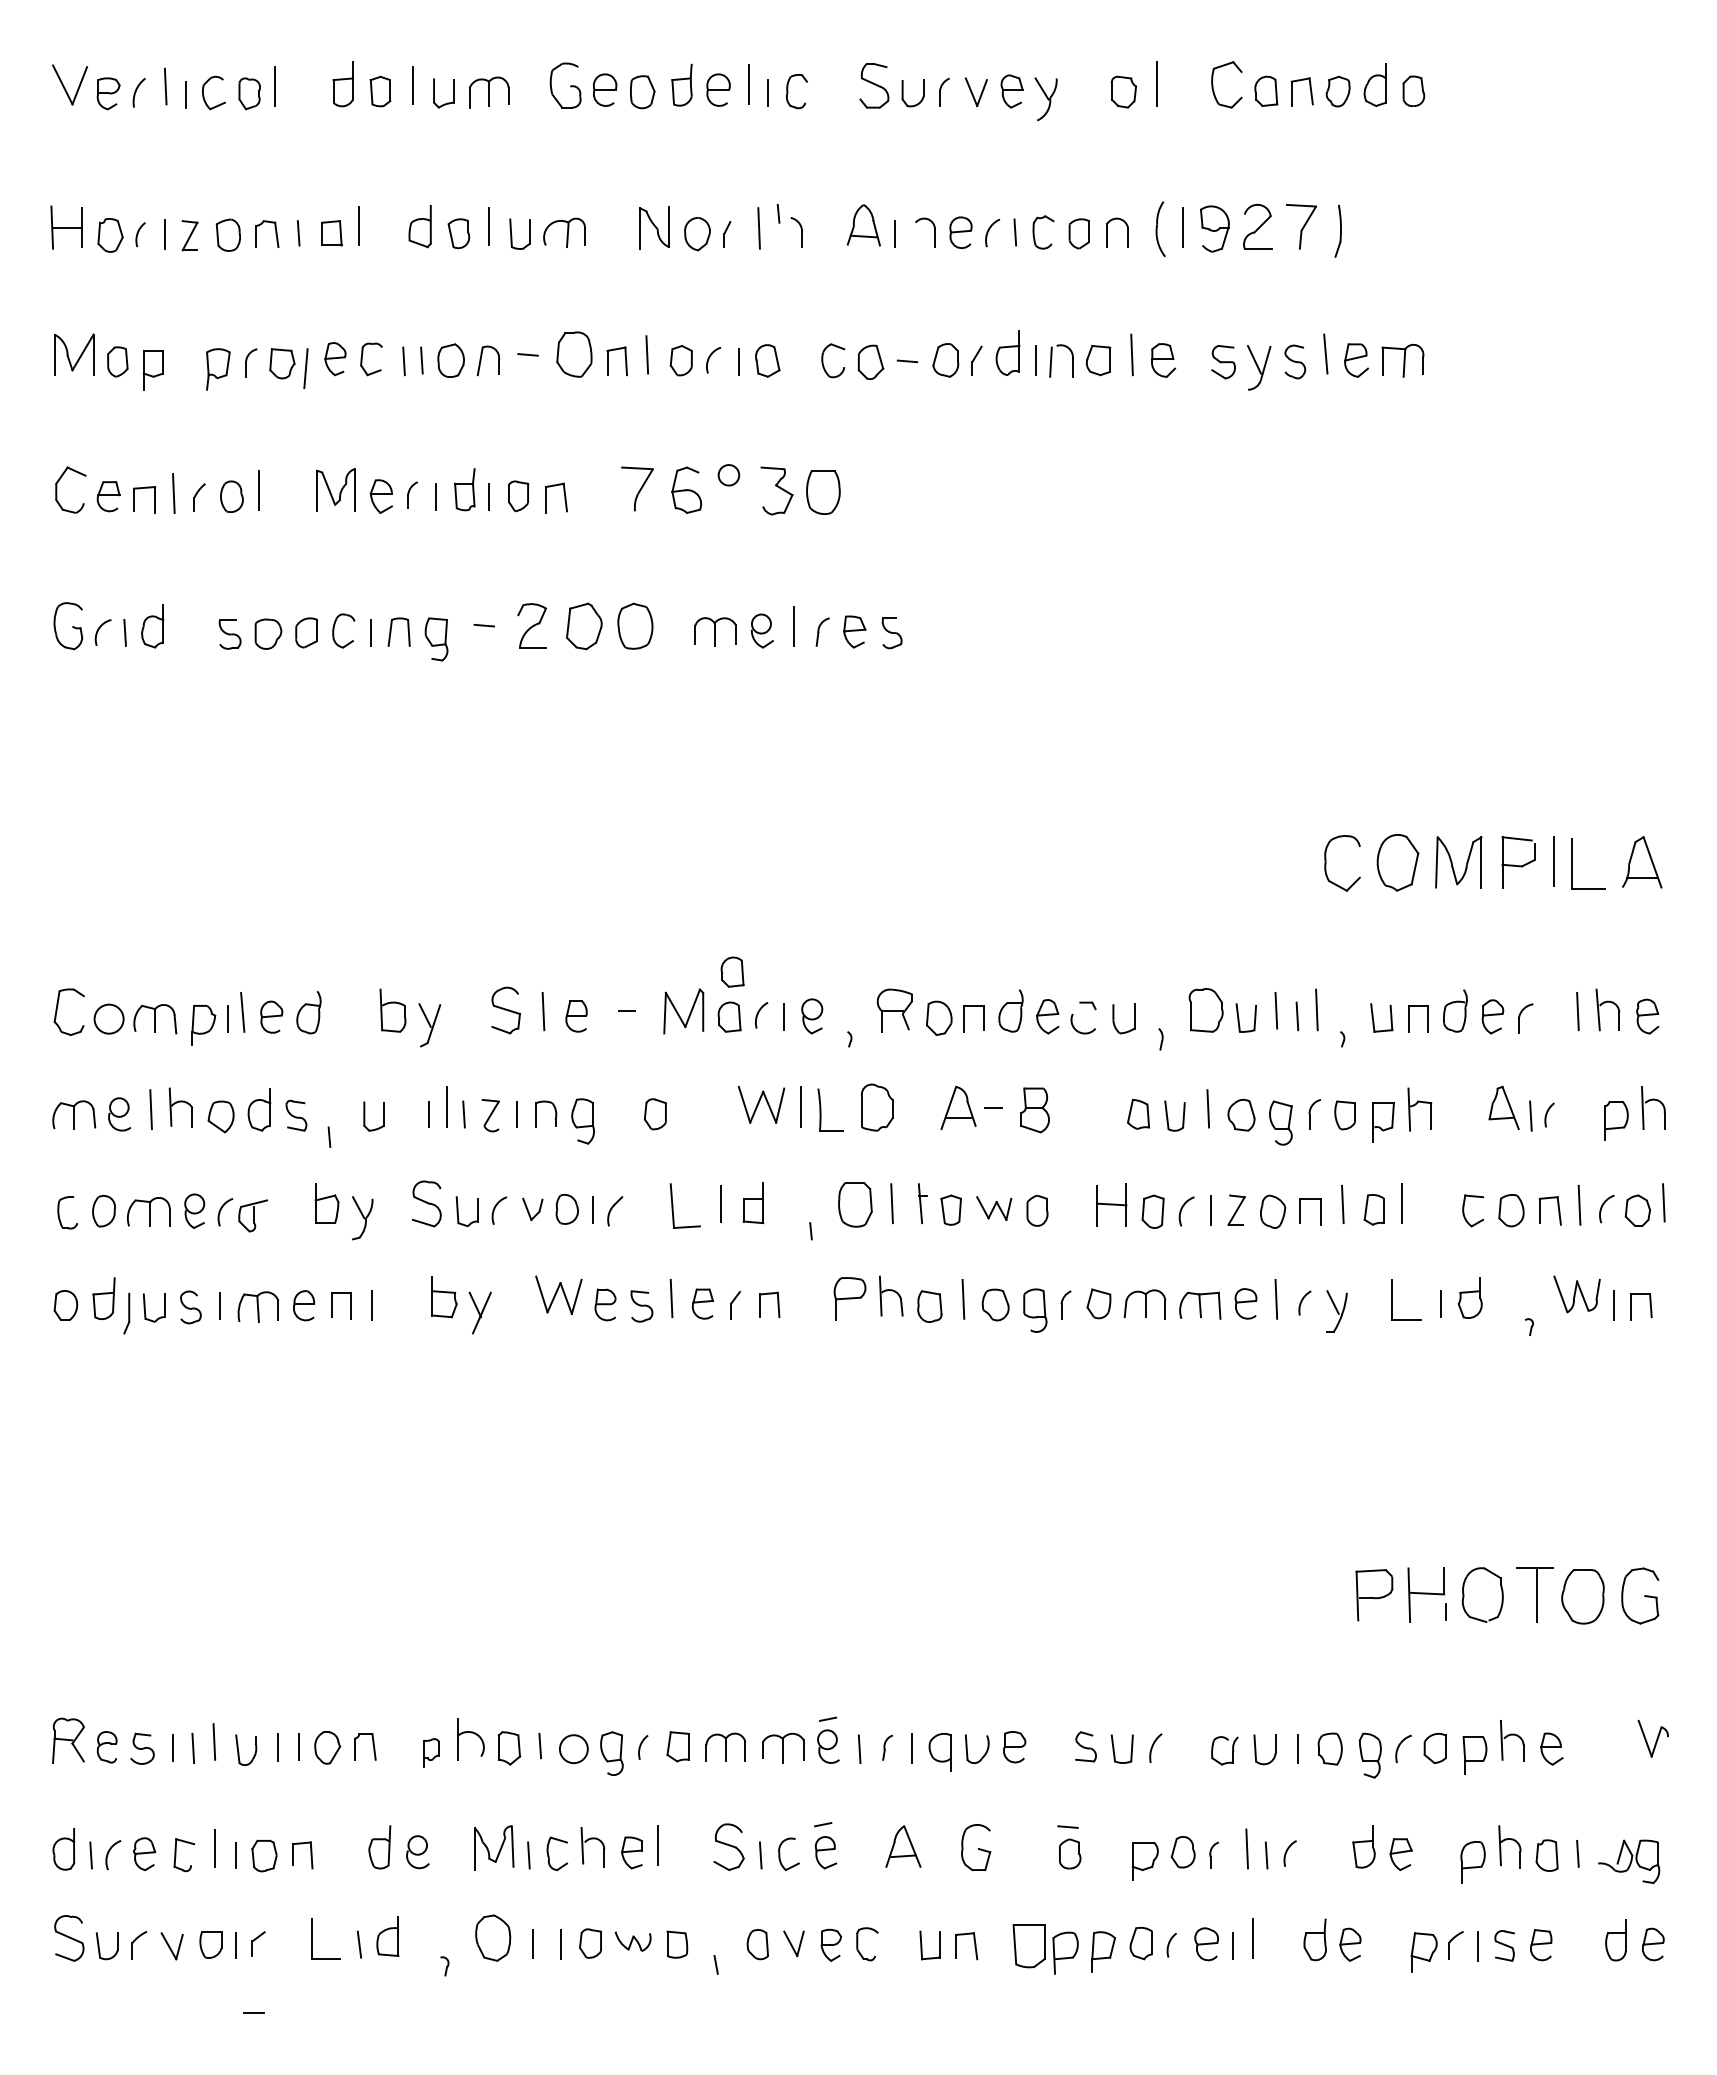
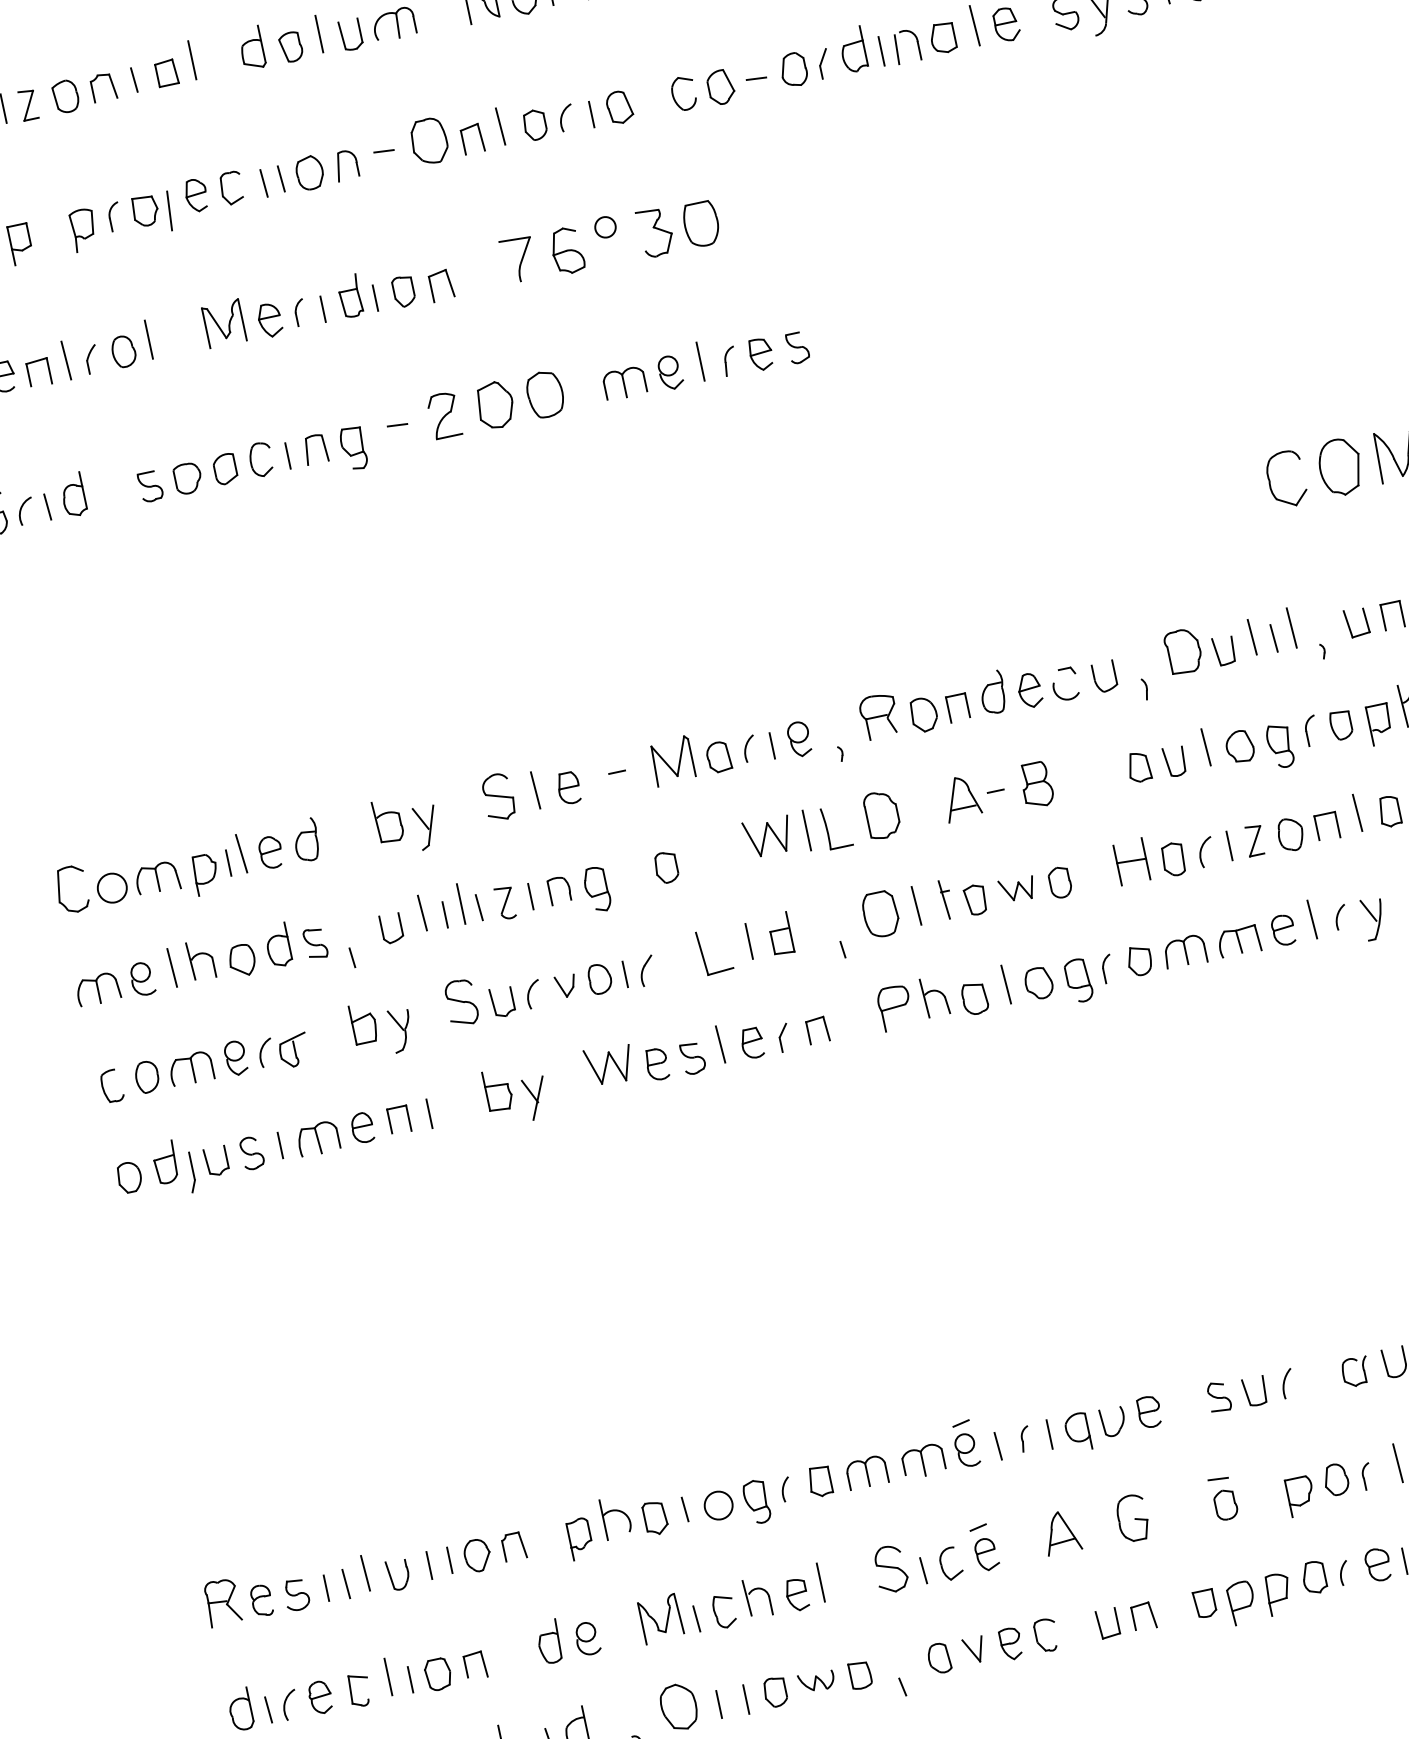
part: (732, 971) -> (712, 711), removed
line: (407, 1107) -> (422, 912), added
part: (431, 1752) -> (580, 1538), size x1.43
part: (1028, 1946) -> (1204, 1604), size x0.62

